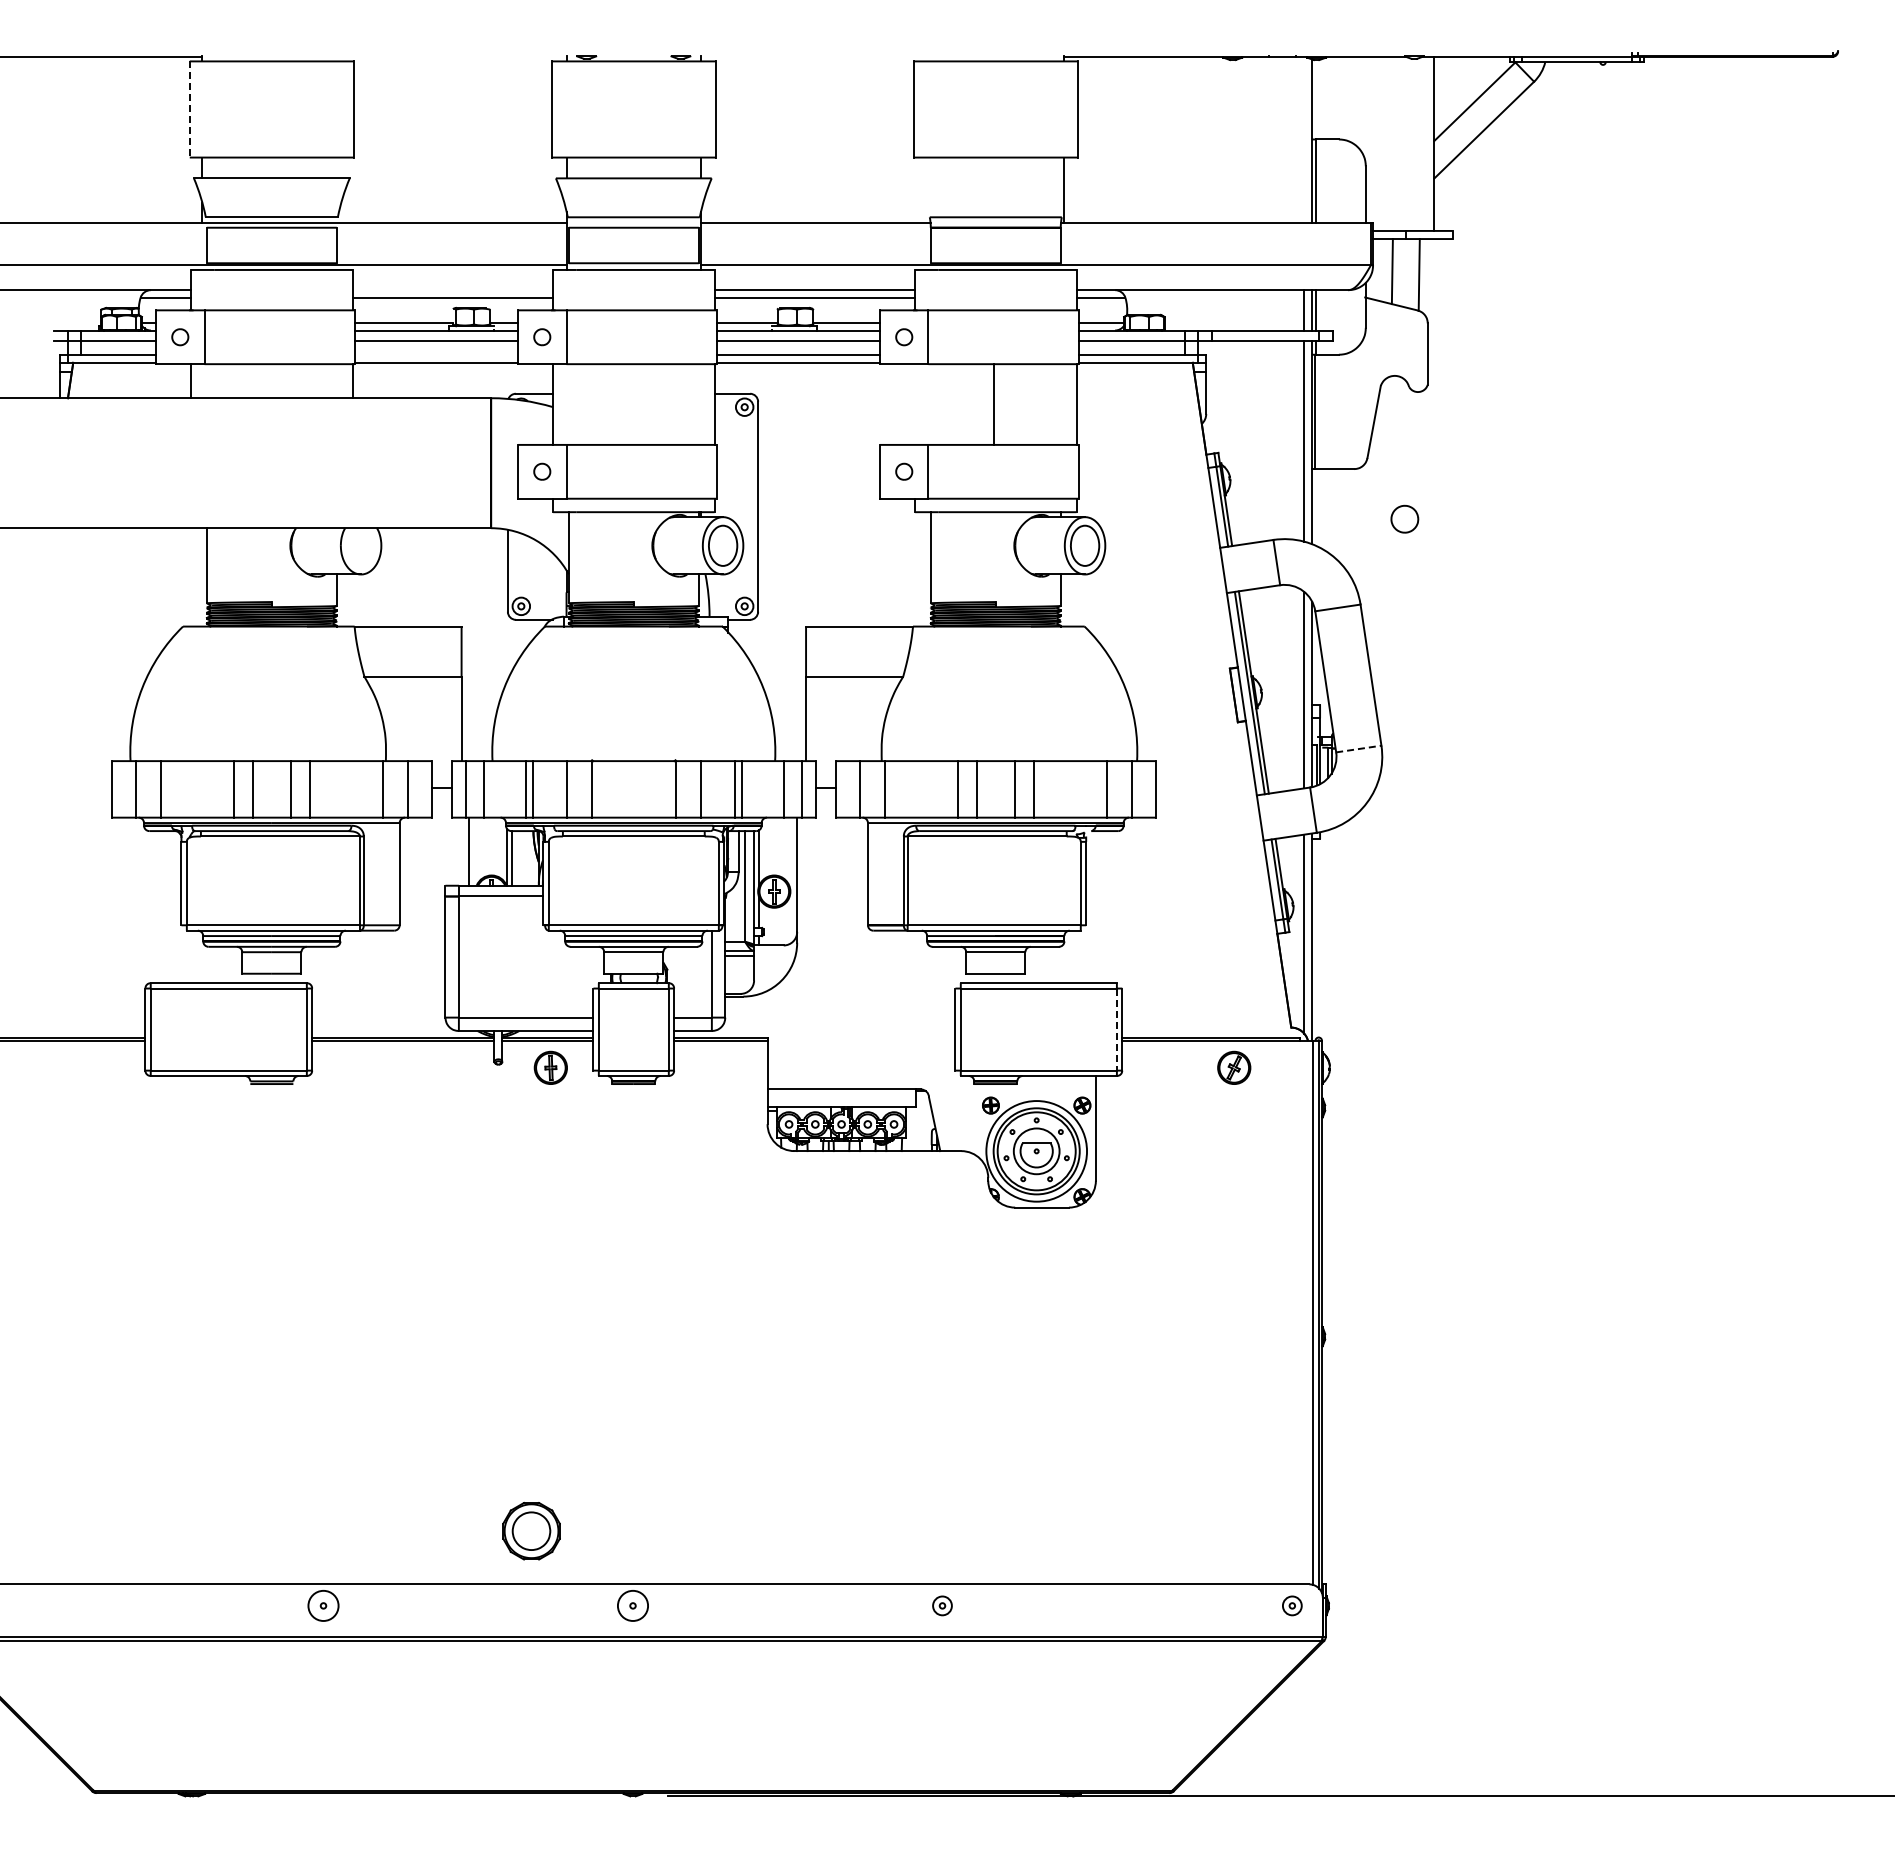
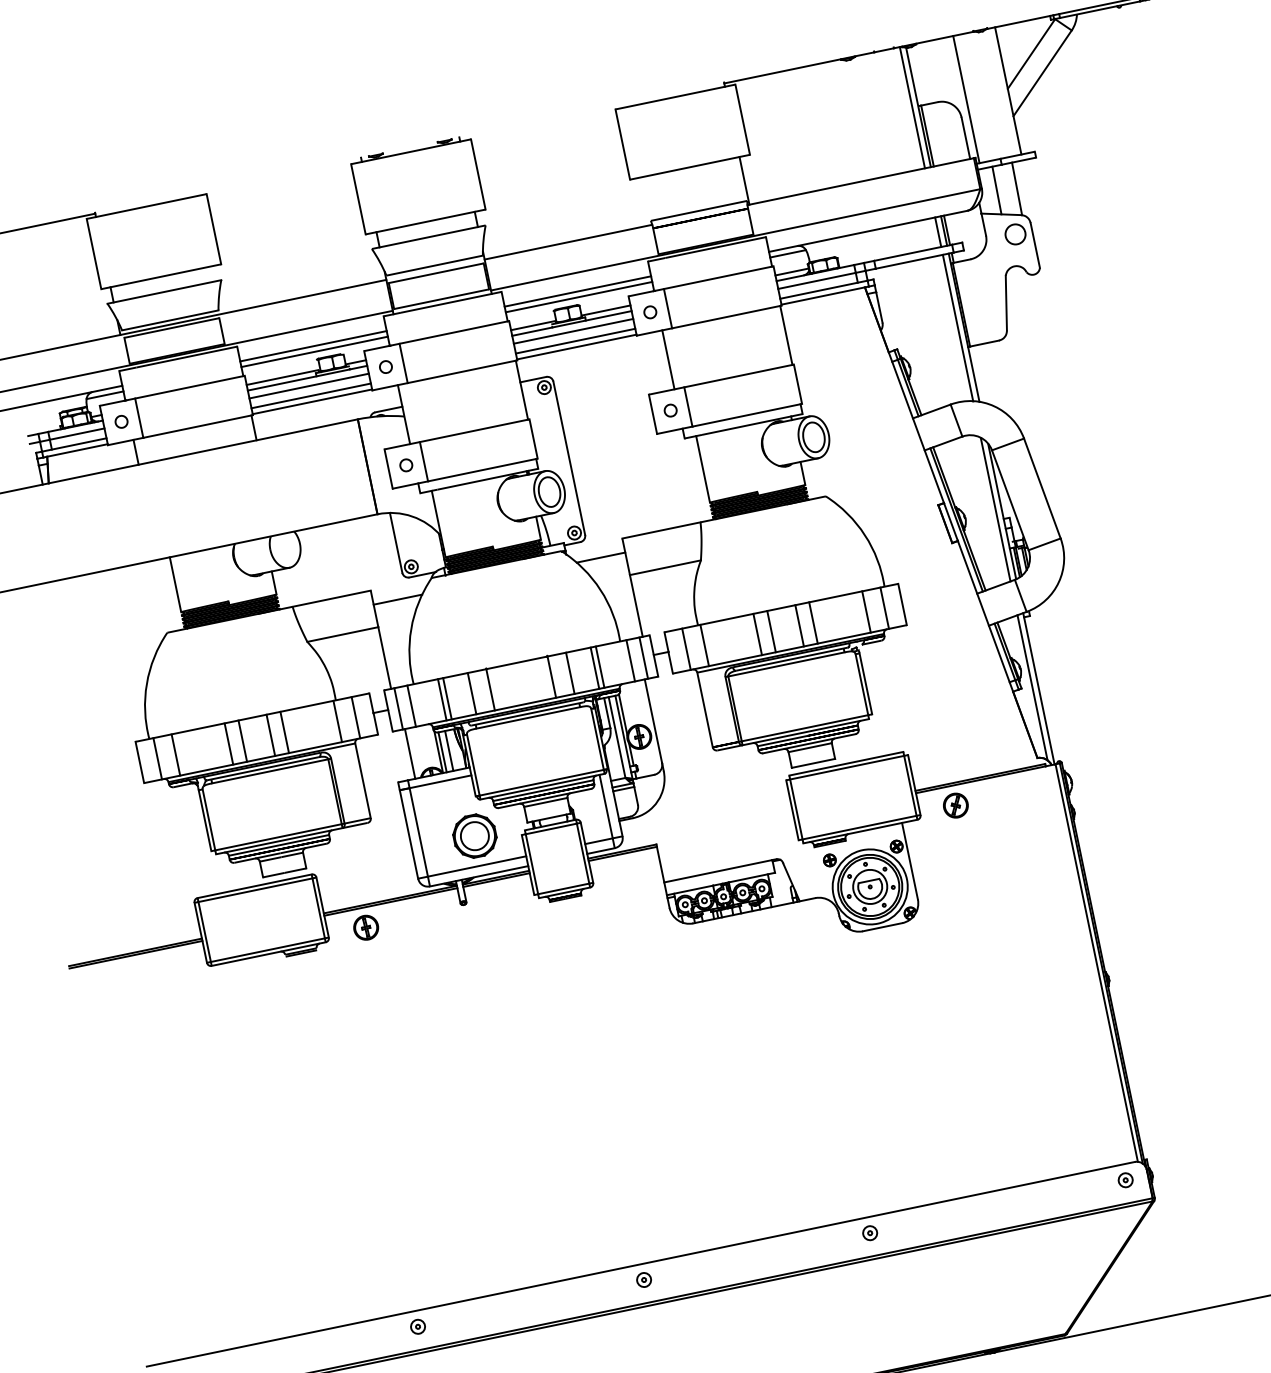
line: (189, 109) -> (93, 254), dashed -> solid
line: (1303, 139) -> (912, 107), added
line: (1377, 143) -> (966, 99), added
line: (452, 290) -> (313, 346), added
line: (436, 354) -> (311, 395), added
line: (994, 404) -> (668, 359), moved
part: (1404, 518) -> (1015, 233), moved
line: (494, 645) -> (397, 599), added
line: (772, 645) -> (600, 557), added
line: (1358, 749) -> (1044, 544), dashed -> solid
line: (521, 858) -> (449, 750), added
line: (1116, 1030) -> (910, 786), dashed -> solid
part: (550, 1067) -> (365, 927), moved
part: (1234, 1067) -> (955, 805), moved
part: (531, 1531) -> (474, 836), moved
circle: (323, 1605) -> (417, 1326), size x0.62
circle: (632, 1605) -> (643, 1279), size x0.62

